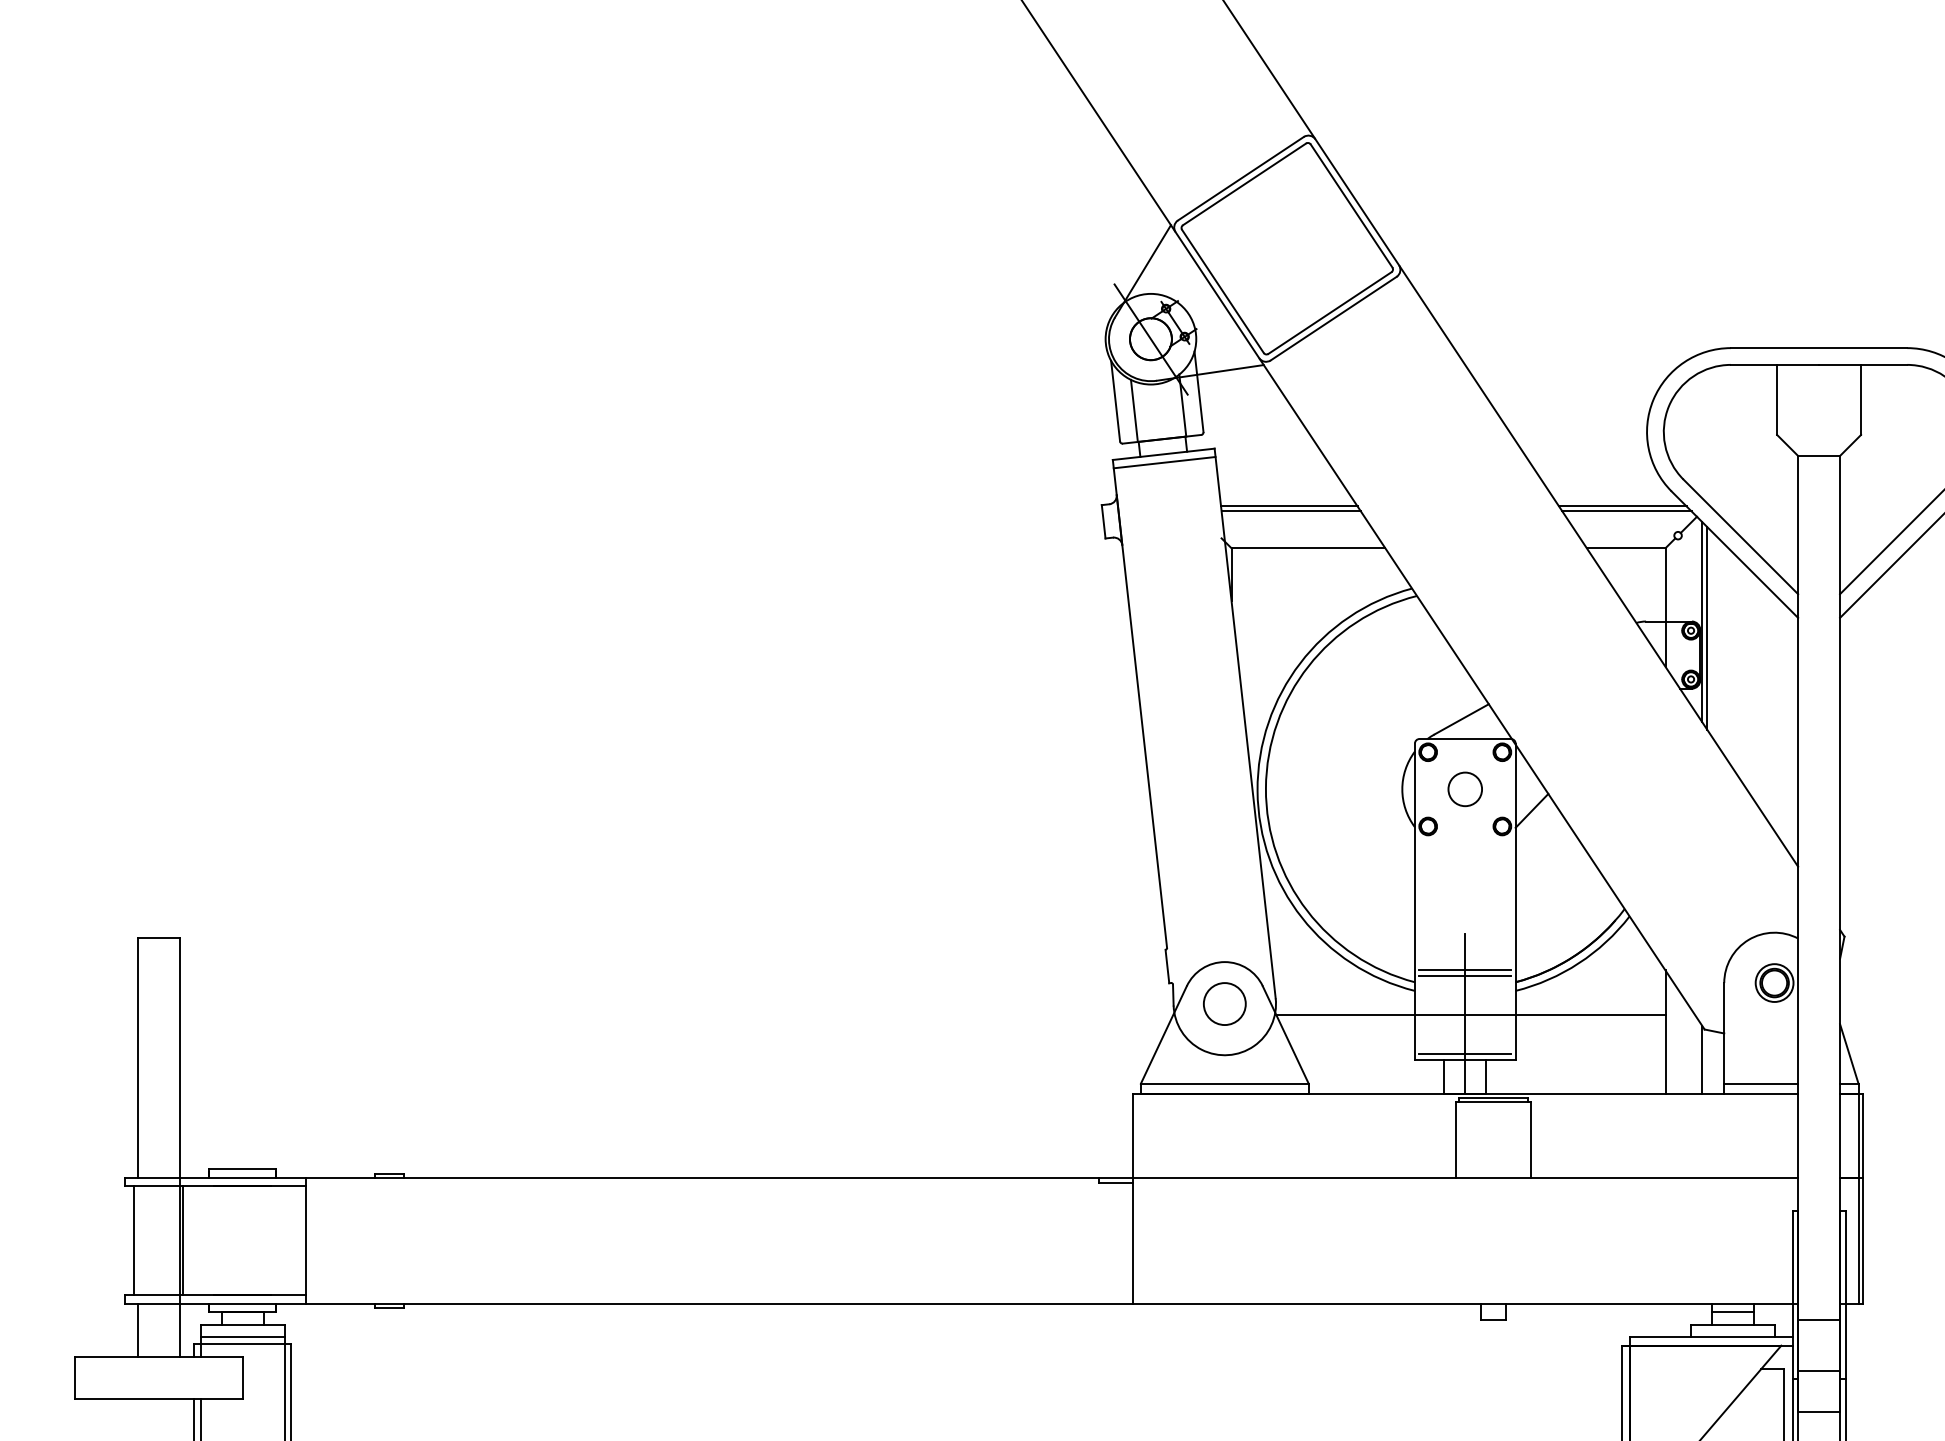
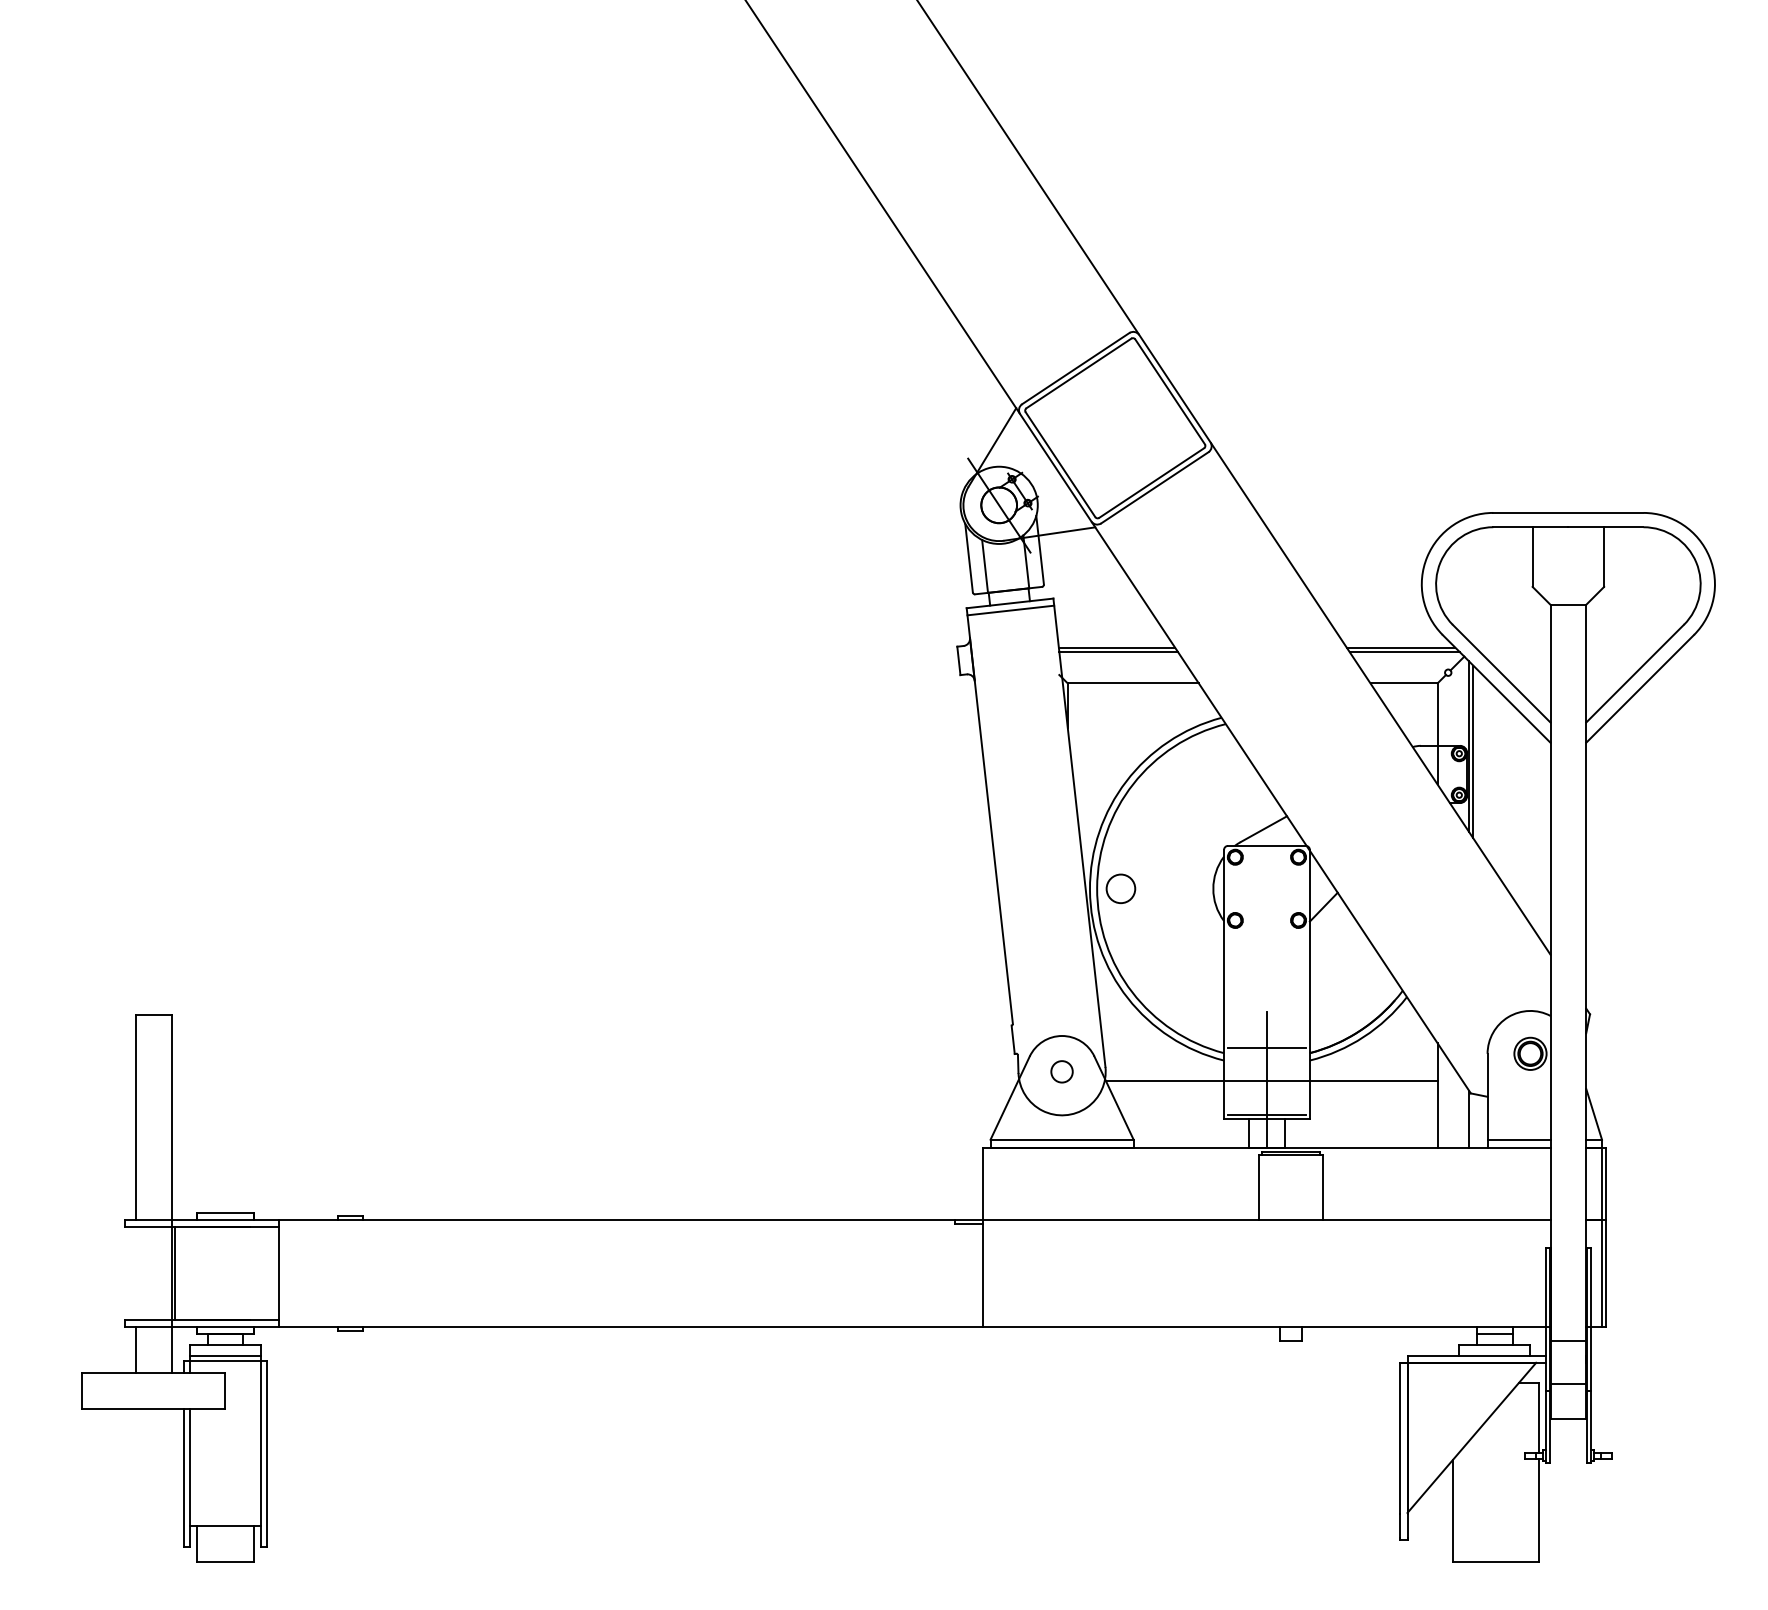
circle: (1464, 788) -> (1120, 888), moved
line: (1464, 970) -> (1266, 1043), removed
circle: (1224, 1003) -> (1061, 1071), size x0.6
line: (134, 1239) -> (133, 1272), removed

